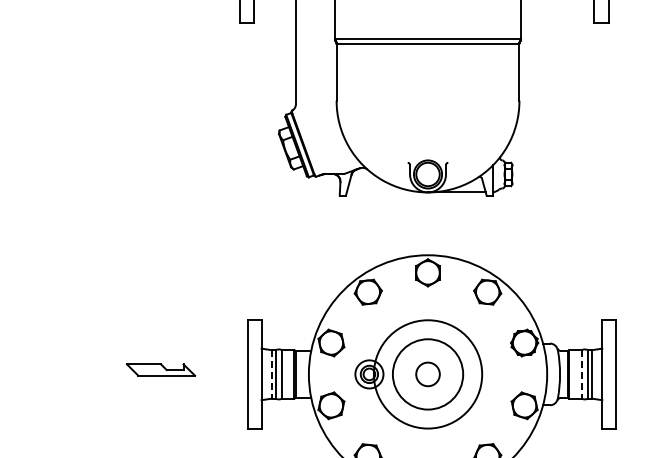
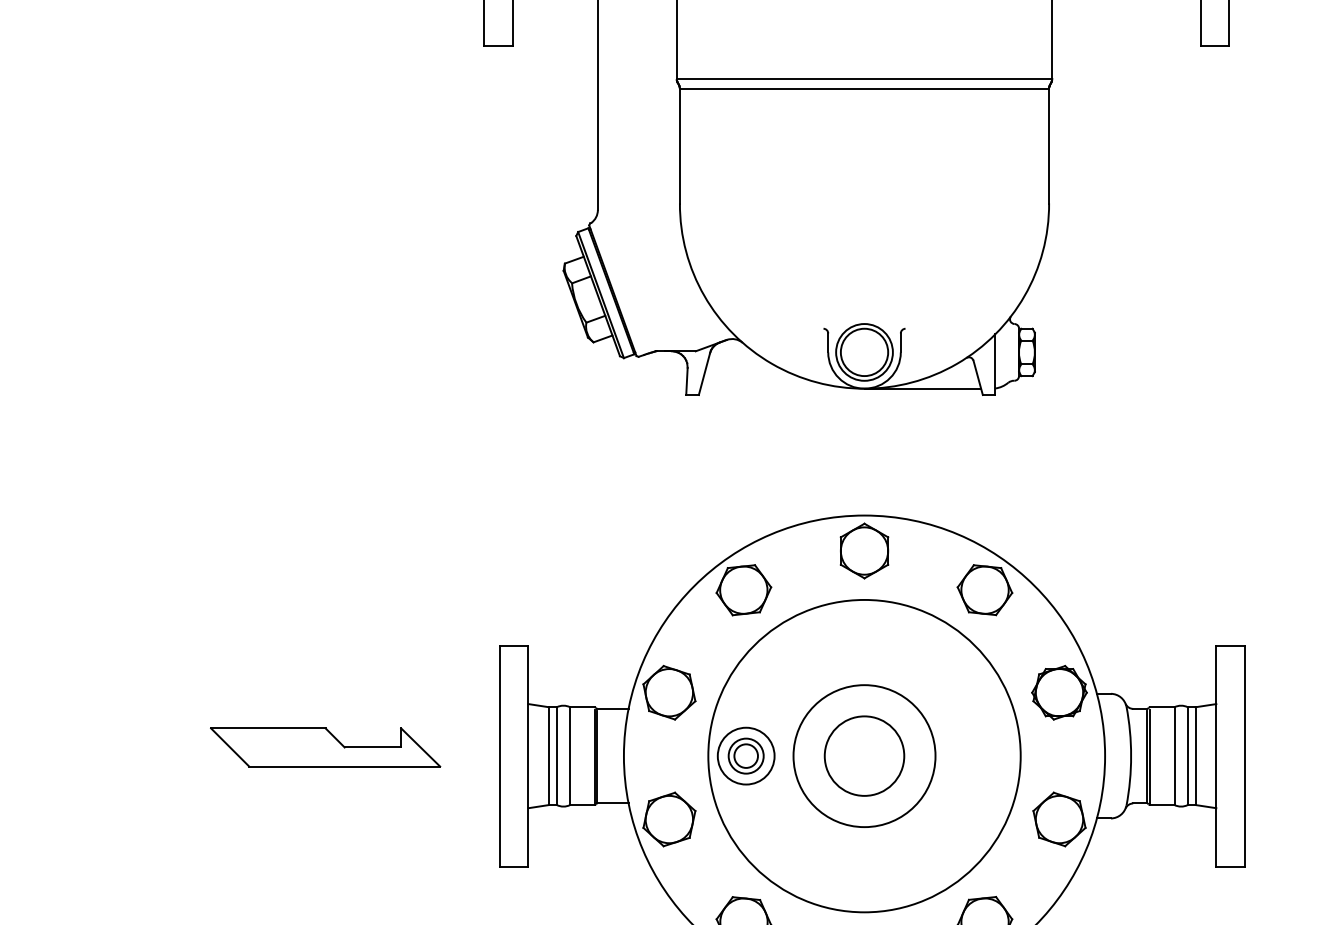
part: (160, 369) -> (324, 746), size x1.67
line: (271, 374) -> (548, 756), dashed -> solid
circle: (427, 374) -> (863, 756), size x1.43
circle: (427, 374) -> (863, 756), size x1.67
line: (581, 374) -> (1174, 756), dashed -> solid

